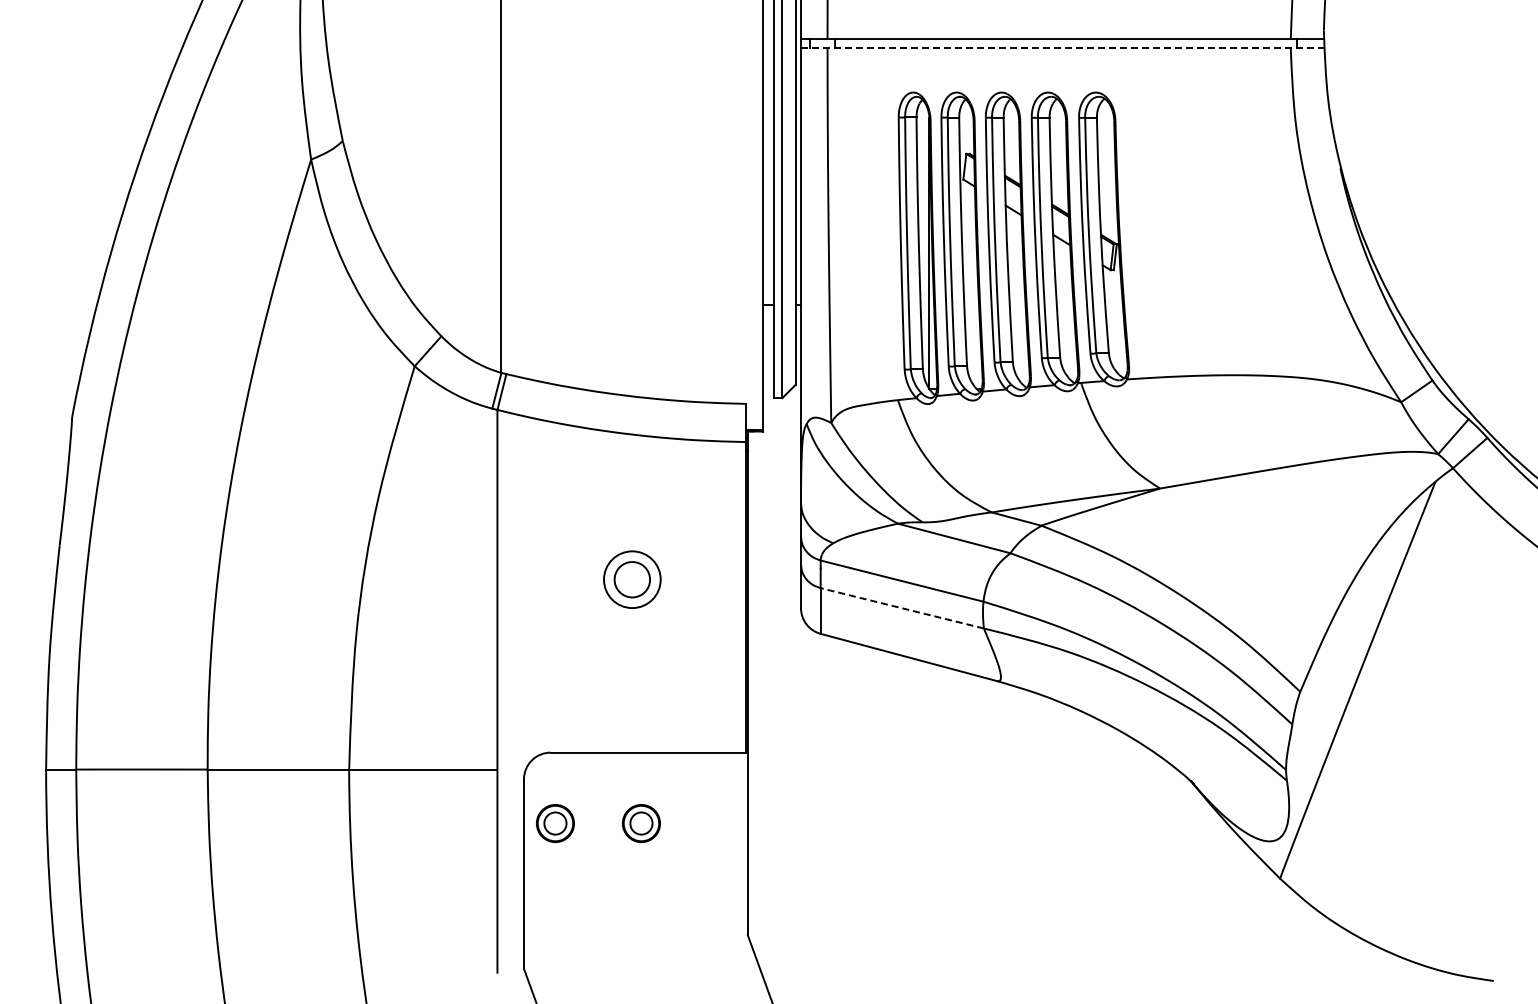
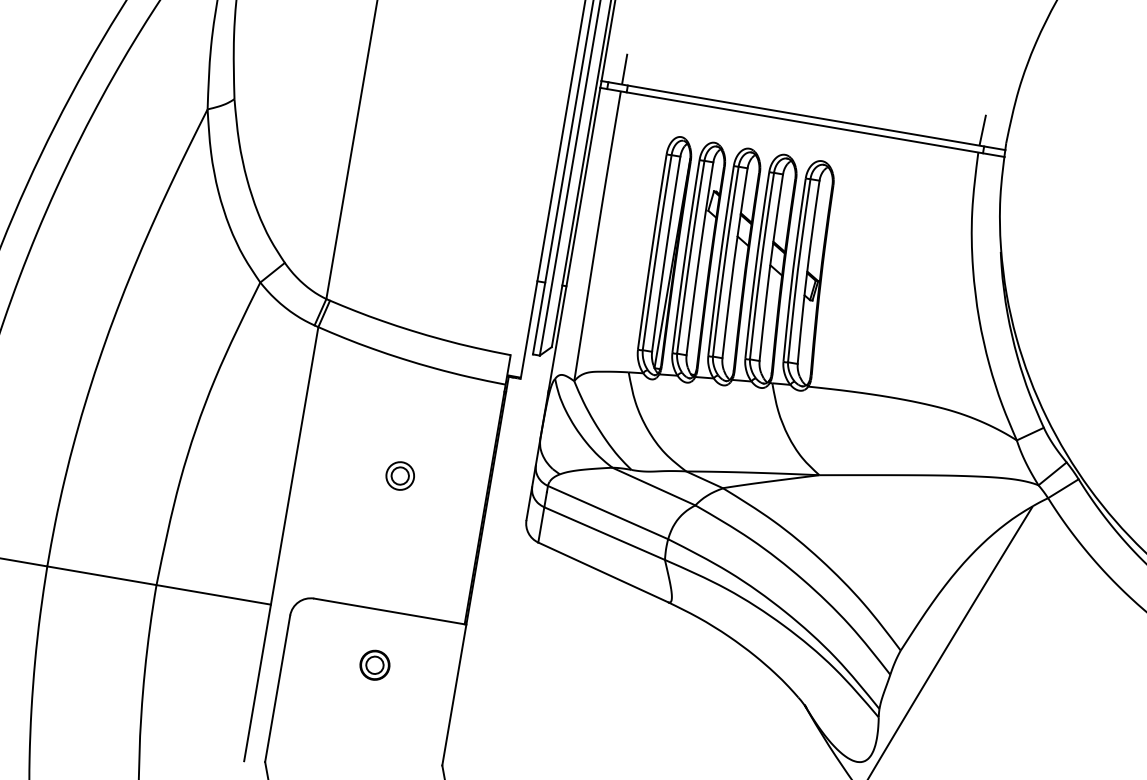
line: (1062, 48) -> (802, 122), dashed -> solid
part: (632, 579) -> (400, 475), size x0.62
line: (901, 608) -> (604, 533), dashed -> solid
part: (555, 823) -> (308, 653), removed

